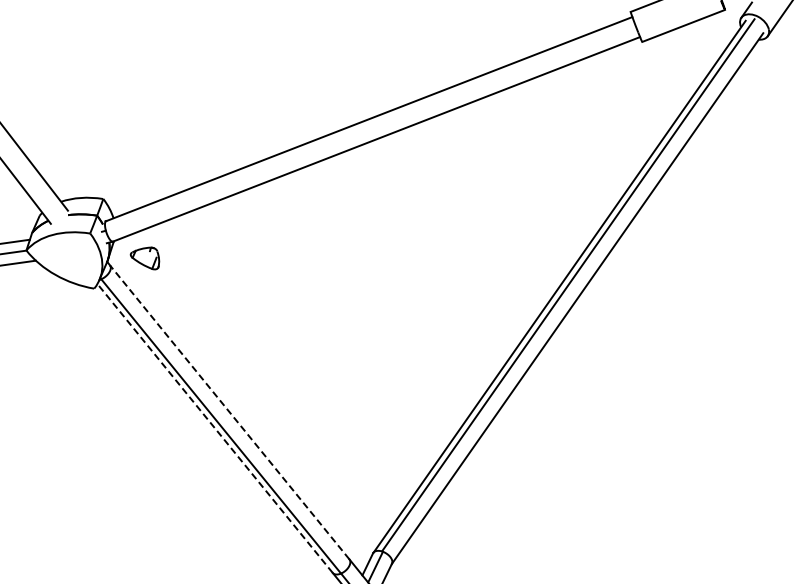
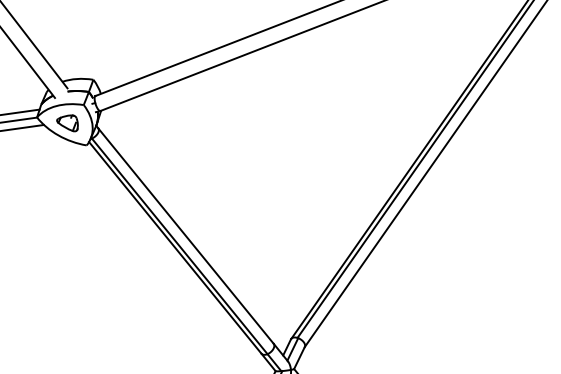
part: (144, 258) -> (67, 123), moved
line: (229, 412) -> (185, 236), dashed -> solid
line: (214, 428) -> (174, 247), dashed -> solid

